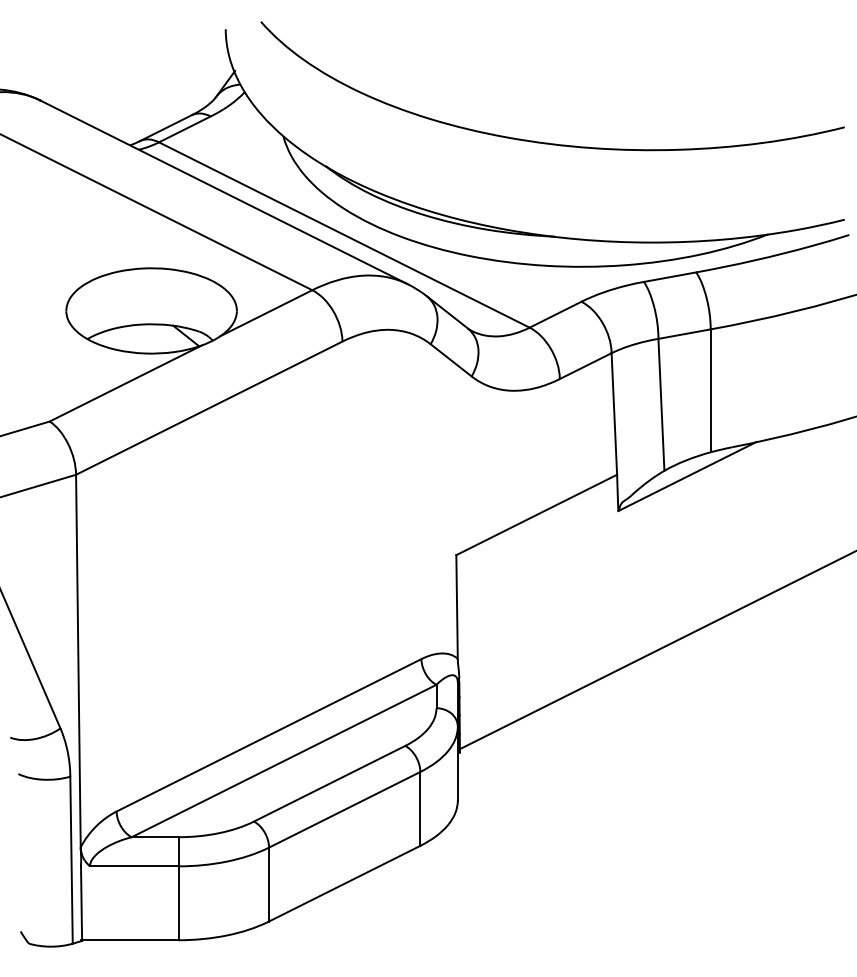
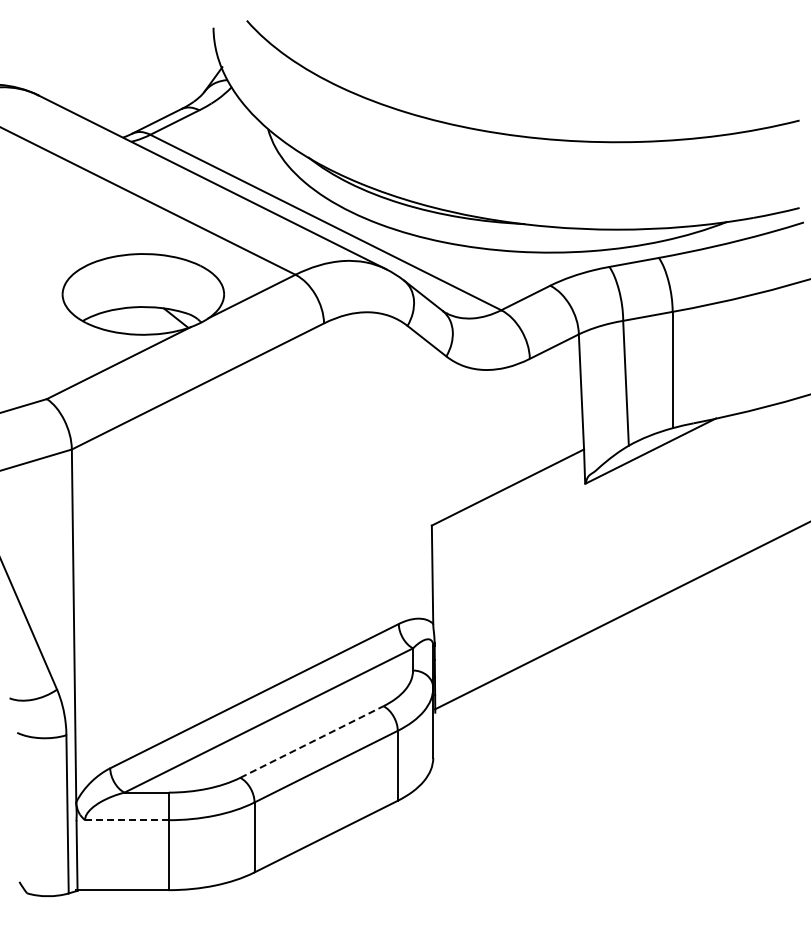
line: (330, 783) -> (312, 741), solid -> dashed
line: (134, 866) -> (127, 820), solid -> dashed

